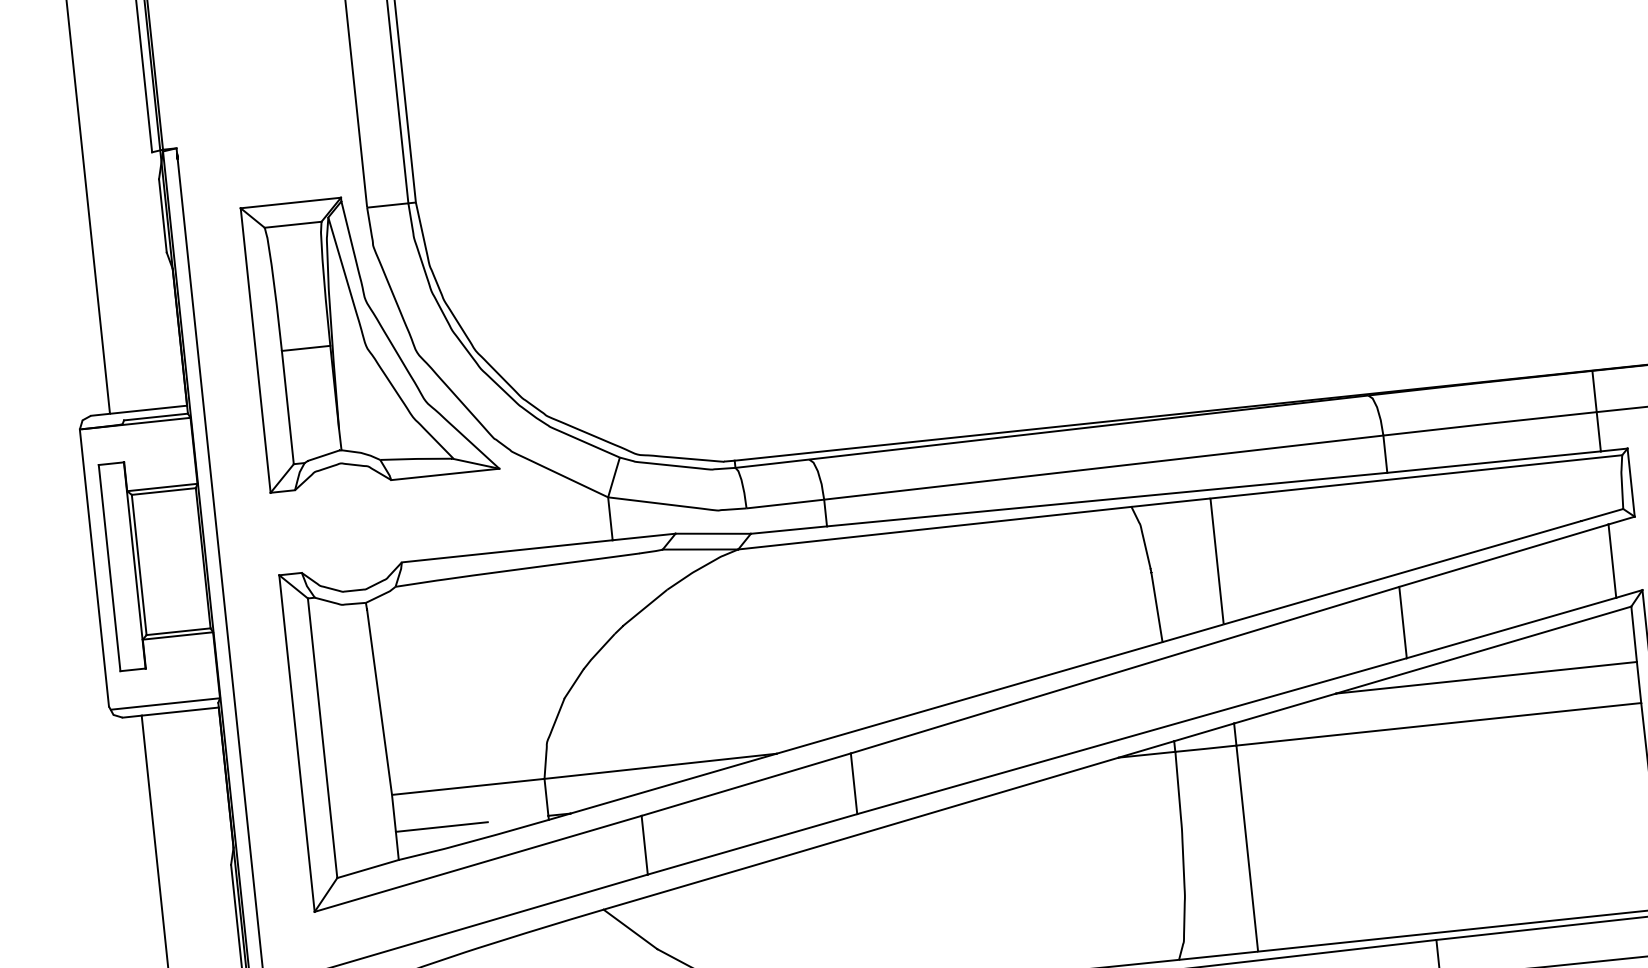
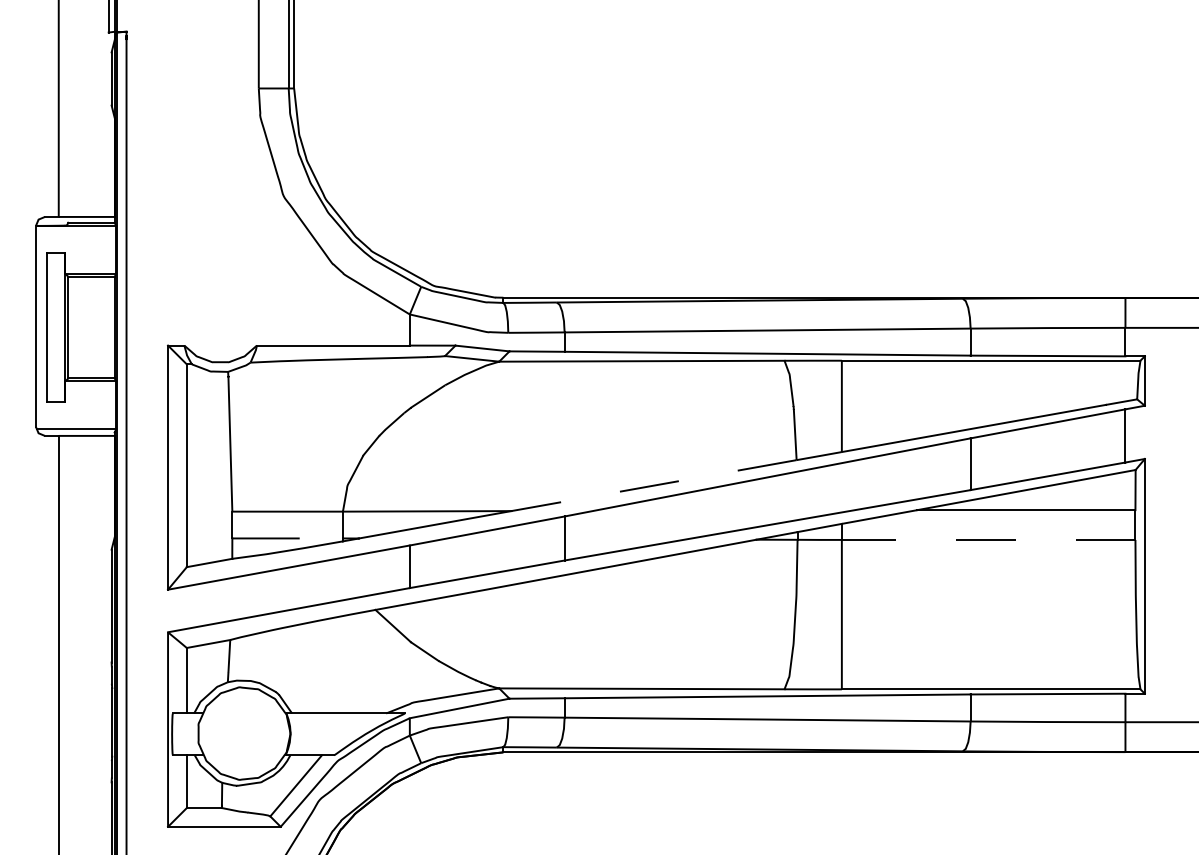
part: (369, 338) -> (250, 182), removed
line: (968, 697) -> (653, 485), solid -> dashed
line: (1438, 723) -> (988, 539), solid -> dashed

